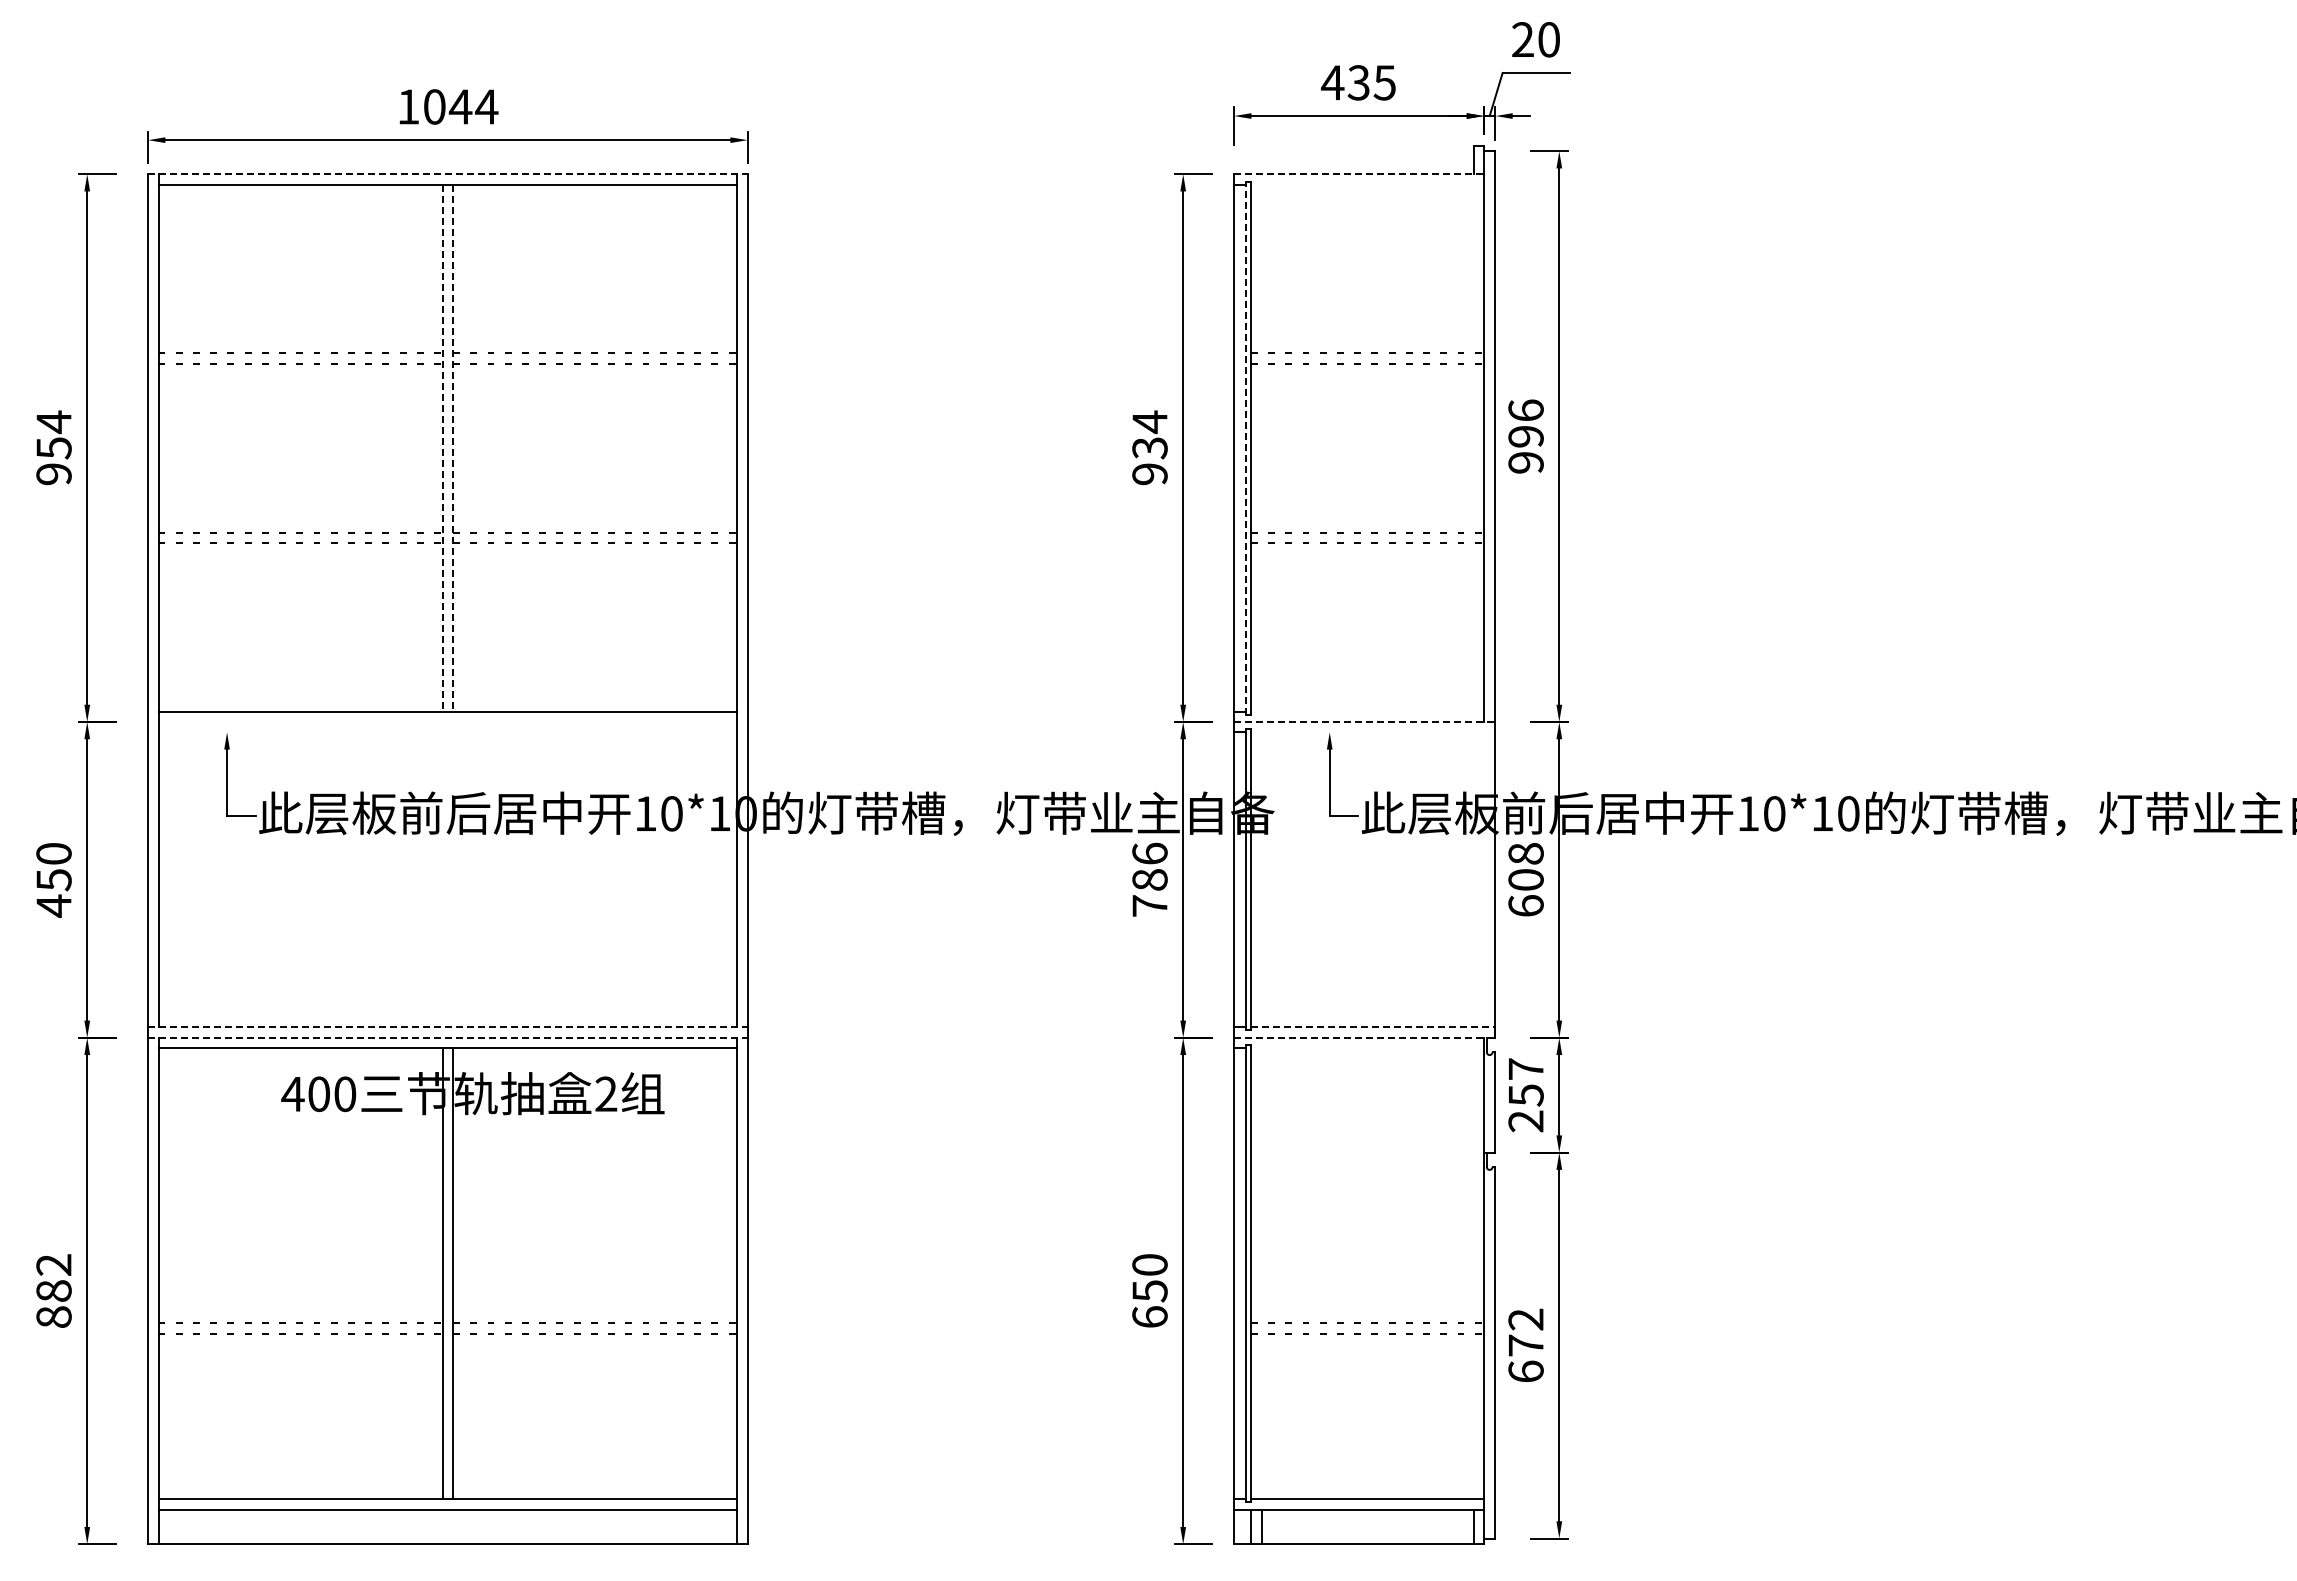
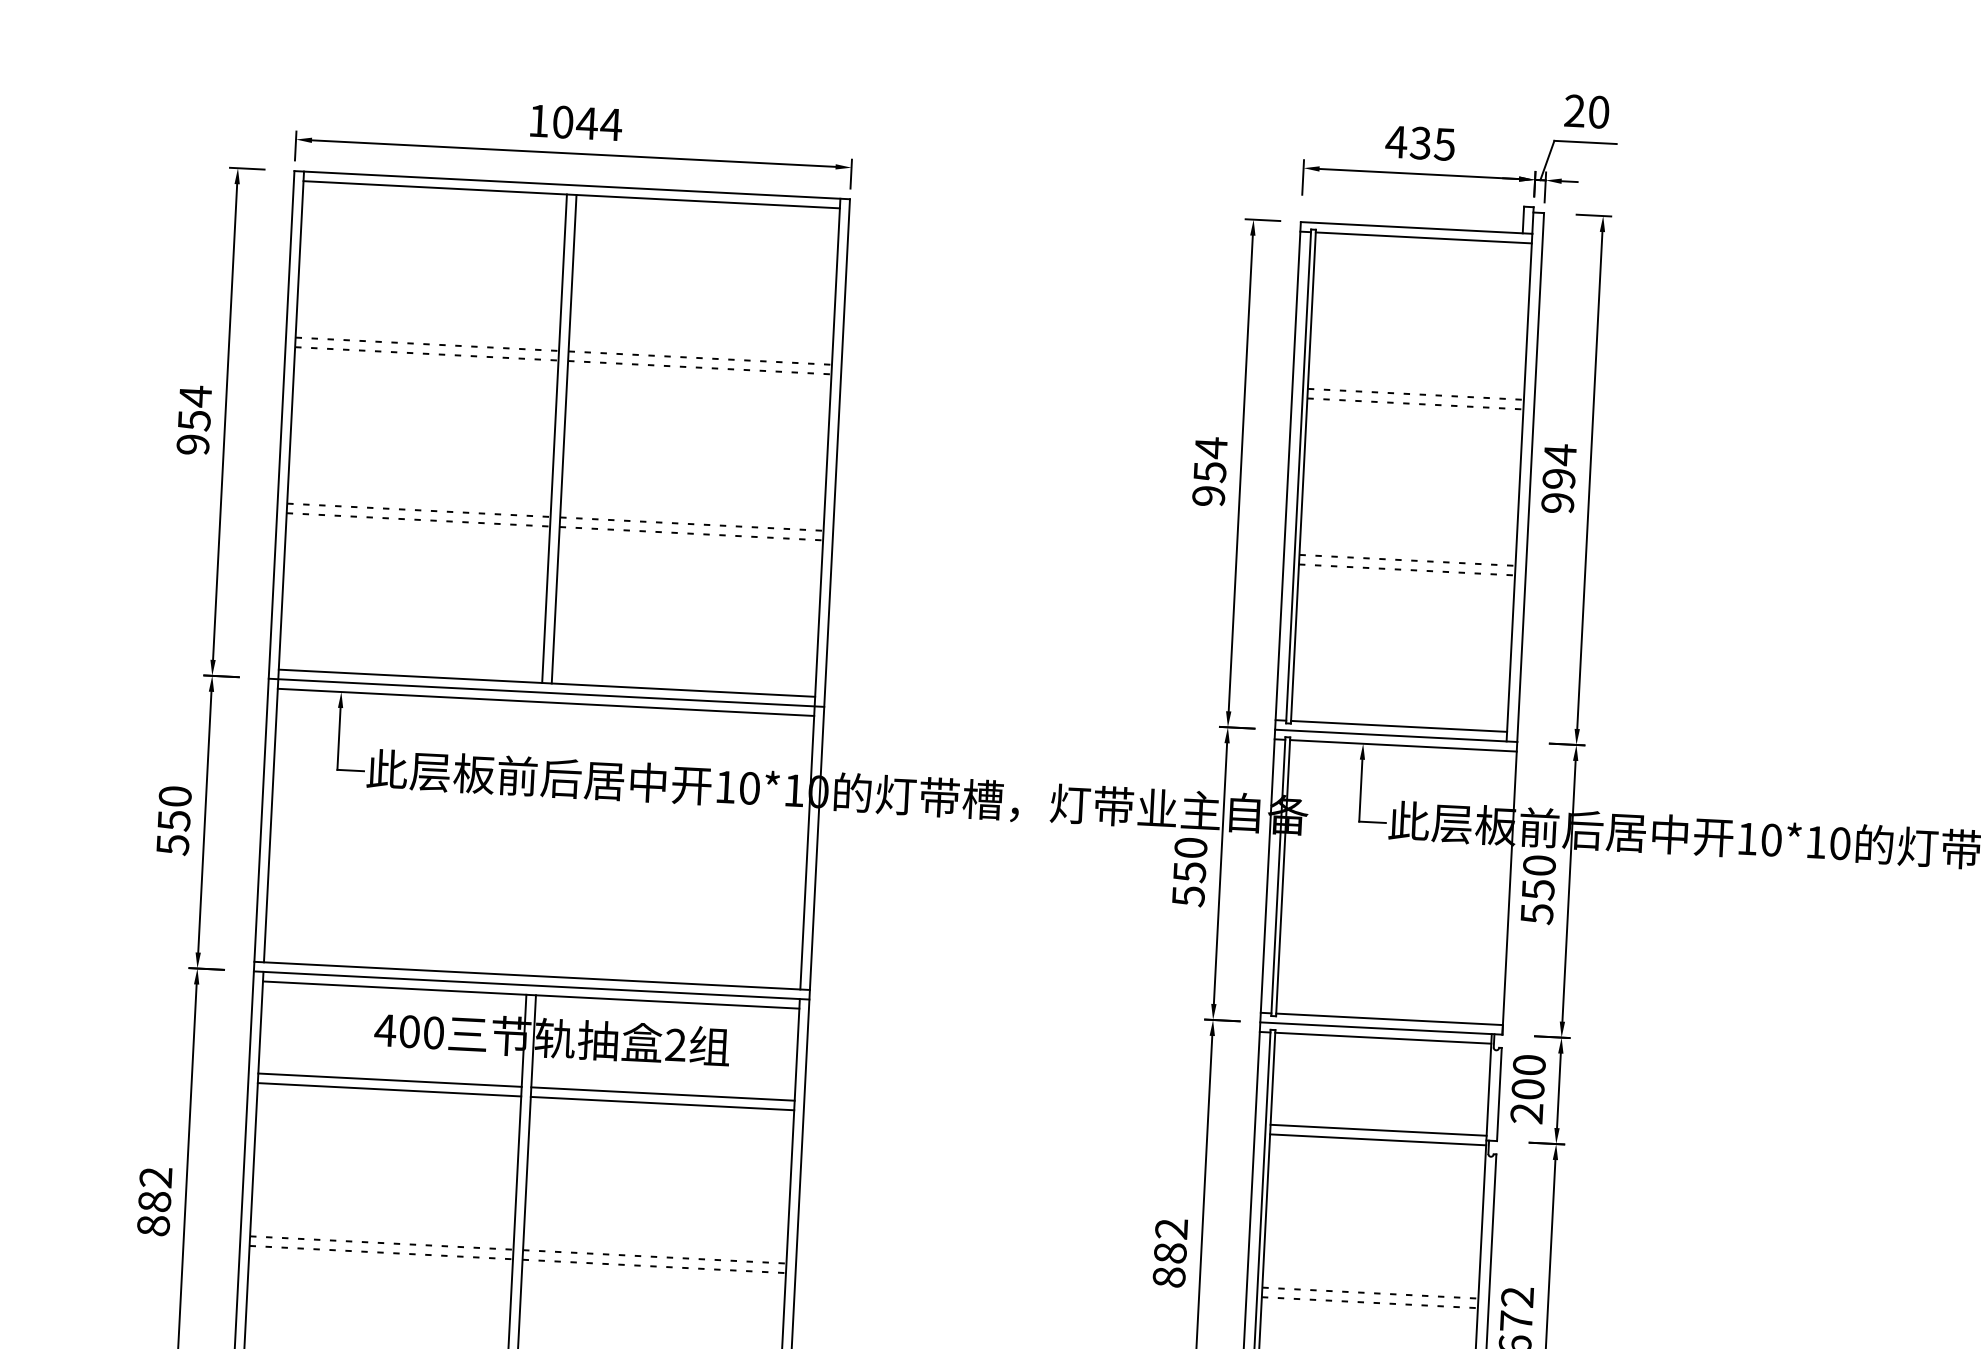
line: (447, 174) -> (571, 185), dashed -> solid
line: (1359, 174) -> (1416, 228), dashed -> solid
line: (1366, 184) -> (1423, 237), added
text: (1525, 410) -> (1559, 454), 996 -> 994
line: (1245, 447) -> (1298, 475), dashed -> solid
line: (442, 448) -> (554, 439), dashed -> solid
line: (453, 448) -> (564, 439), dashed -> solid
text: (1149, 448) -> (1209, 472), 934 -> 954
line: (1366, 711) -> (1398, 726), added
line: (447, 722) -> (546, 693), added
line: (1364, 722) -> (1395, 736), dashed -> solid
line: (447, 732) -> (545, 702), added
line: (1372, 732) -> (1402, 745), added
text: (1149, 879) -> (1189, 871), 786 -> 550
text: (1525, 880) -> (1537, 890), 608 -> 550
text: (53, 905) -> (172, 844), 450 -> 550
line: (447, 1027) -> (531, 975), dashed -> solid
line: (1373, 1027) -> (1389, 1019), dashed -> solid
line: (447, 1037) -> (531, 985), dashed -> solid
line: (1364, 1037) -> (1381, 1028), dashed -> solid
line: (1366, 1048) -> (1382, 1038), added
text: (1525, 1082) -> (1528, 1077), 257 -> 200
line: (300, 1147) -> (389, 1080), added
line: (595, 1147) -> (663, 1094), added
line: (1366, 1147) -> (1377, 1130), added
line: (300, 1157) -> (389, 1089), added
line: (595, 1157) -> (662, 1103), added
line: (1366, 1157) -> (1377, 1139), added
text: (1149, 1290) -> (1169, 1252), 650 -> 882

